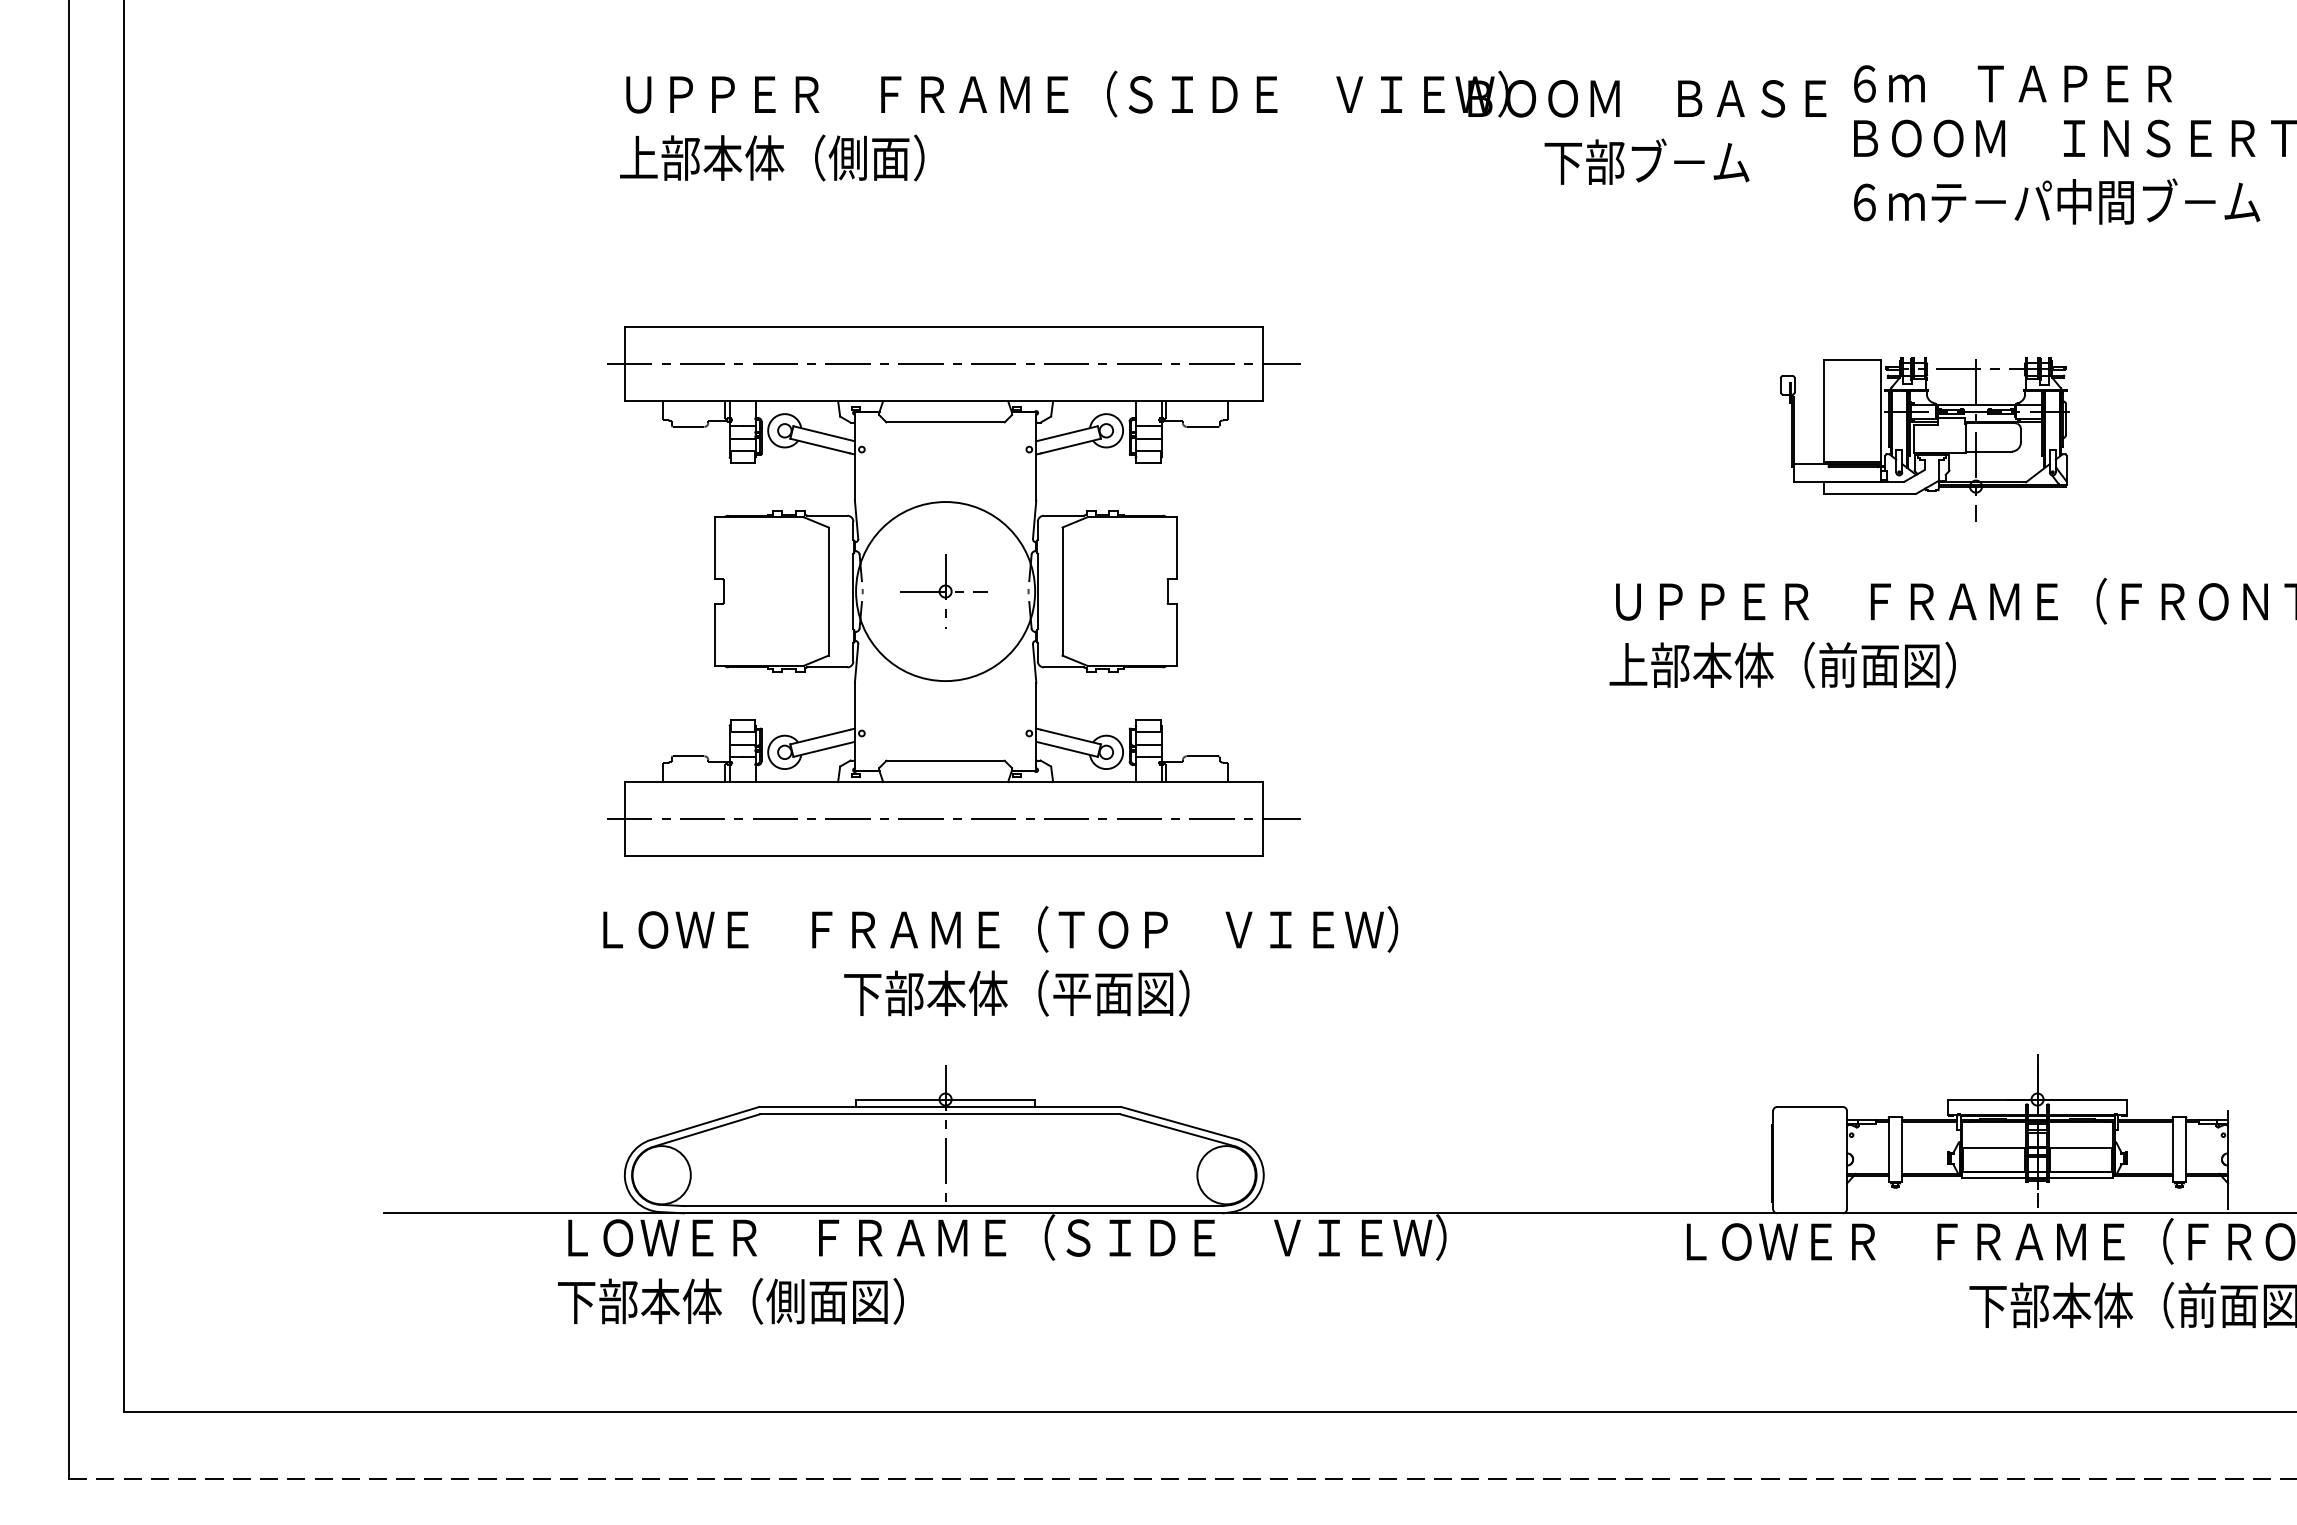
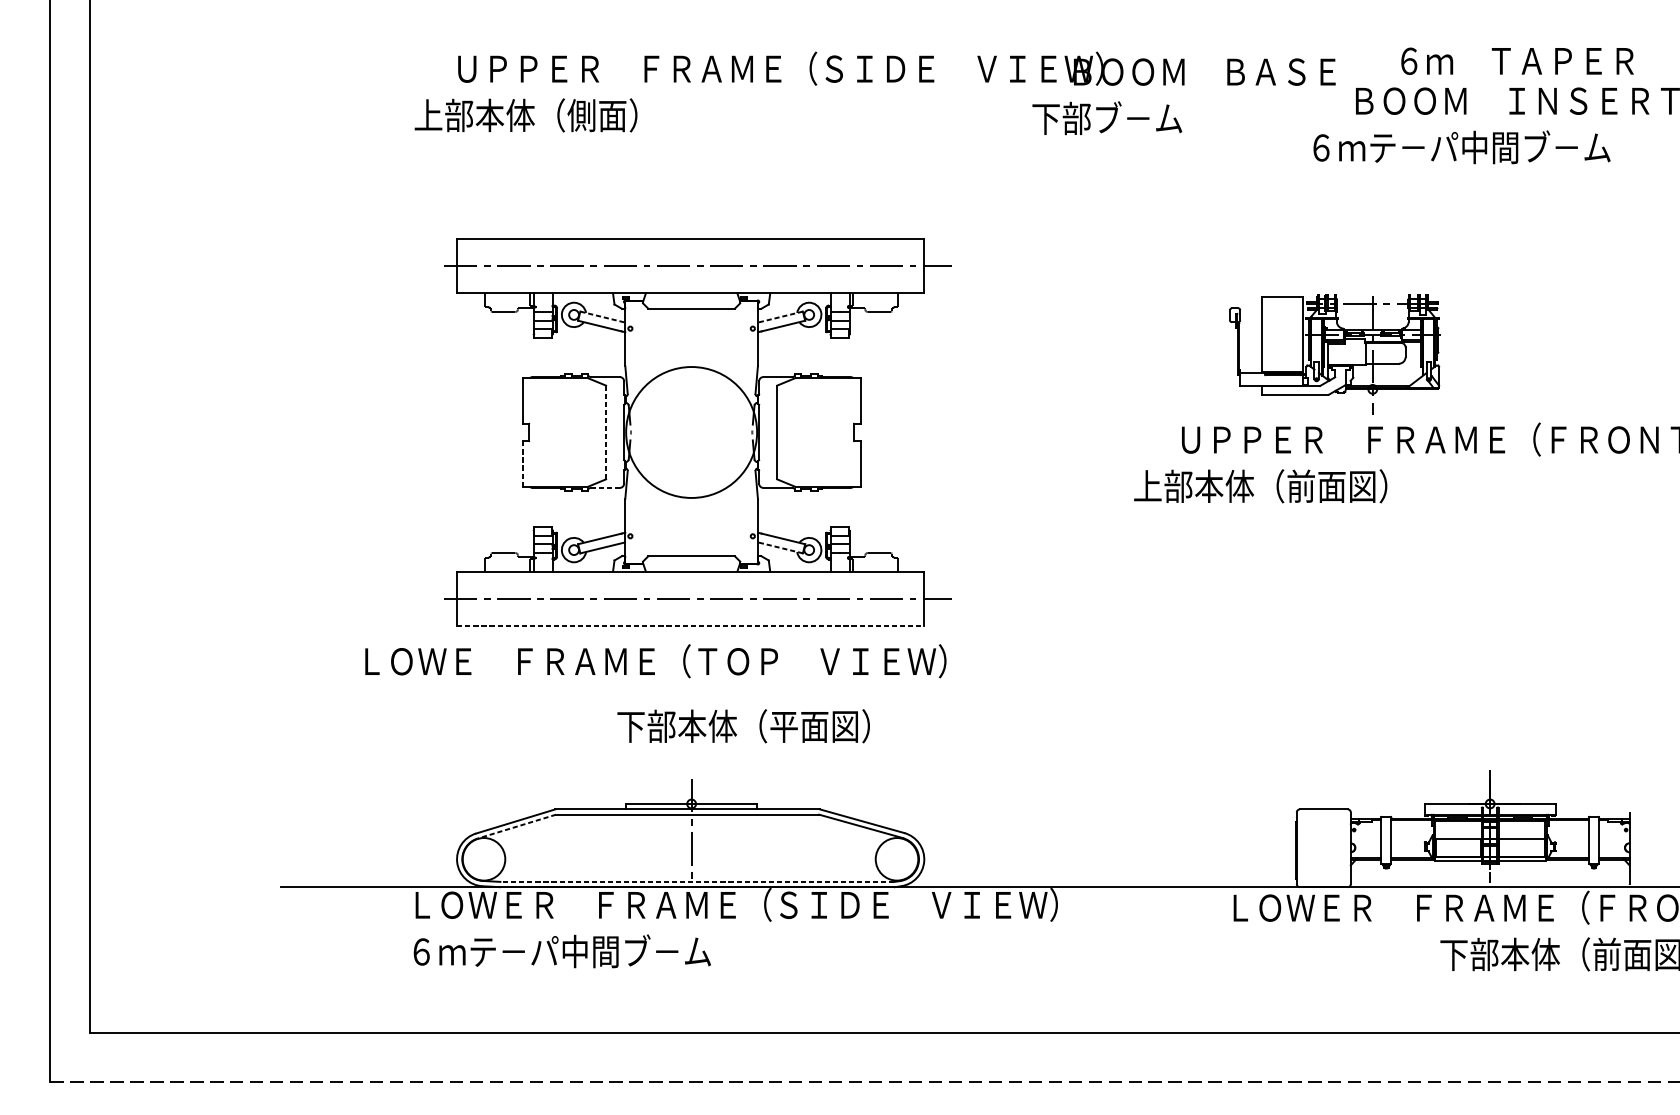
text: (2012, 83) -> (1517, 60), moved
text: (772, 157) -> (526, 115), moved
text: (1646, 161) -> (1106, 117), moved
text: (2057, 201) -> (1462, 147), moved
line: (824, 433) -> (603, 316), solid -> dashed
line: (1066, 433) -> (780, 316), solid -> dashed
part: (1924, 439) -> (1335, 354), moved
line: (828, 591) -> (605, 432), solid -> dashed
part: (943, 591) -> (690, 432), removed
line: (714, 635) -> (522, 464), solid -> dashed
text: (1782, 664) -> (1260, 485), moved
line: (827, 667) -> (605, 488), solid -> dashed
line: (1066, 749) -> (780, 547), solid -> dashed
line: (944, 856) -> (690, 626), solid -> dashed
text: (1000, 929) -> (655, 661), moved
line: (706, 1130) -> (516, 826), solid -> dashed
line: (953, 1206) -> (697, 882), solid -> dashed
text: (765, 1300) -> (559, 950), 下部本体（側面図） -> ６ｍテ－パ中間ブ－ム

